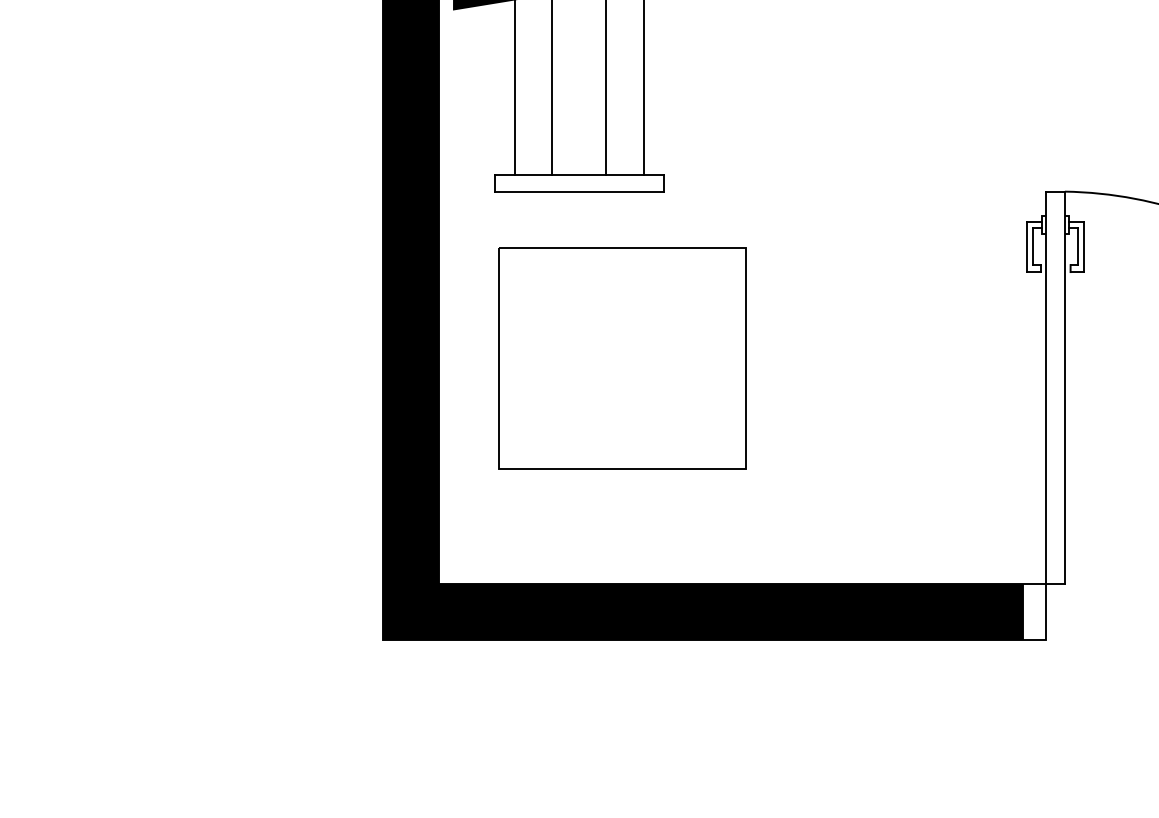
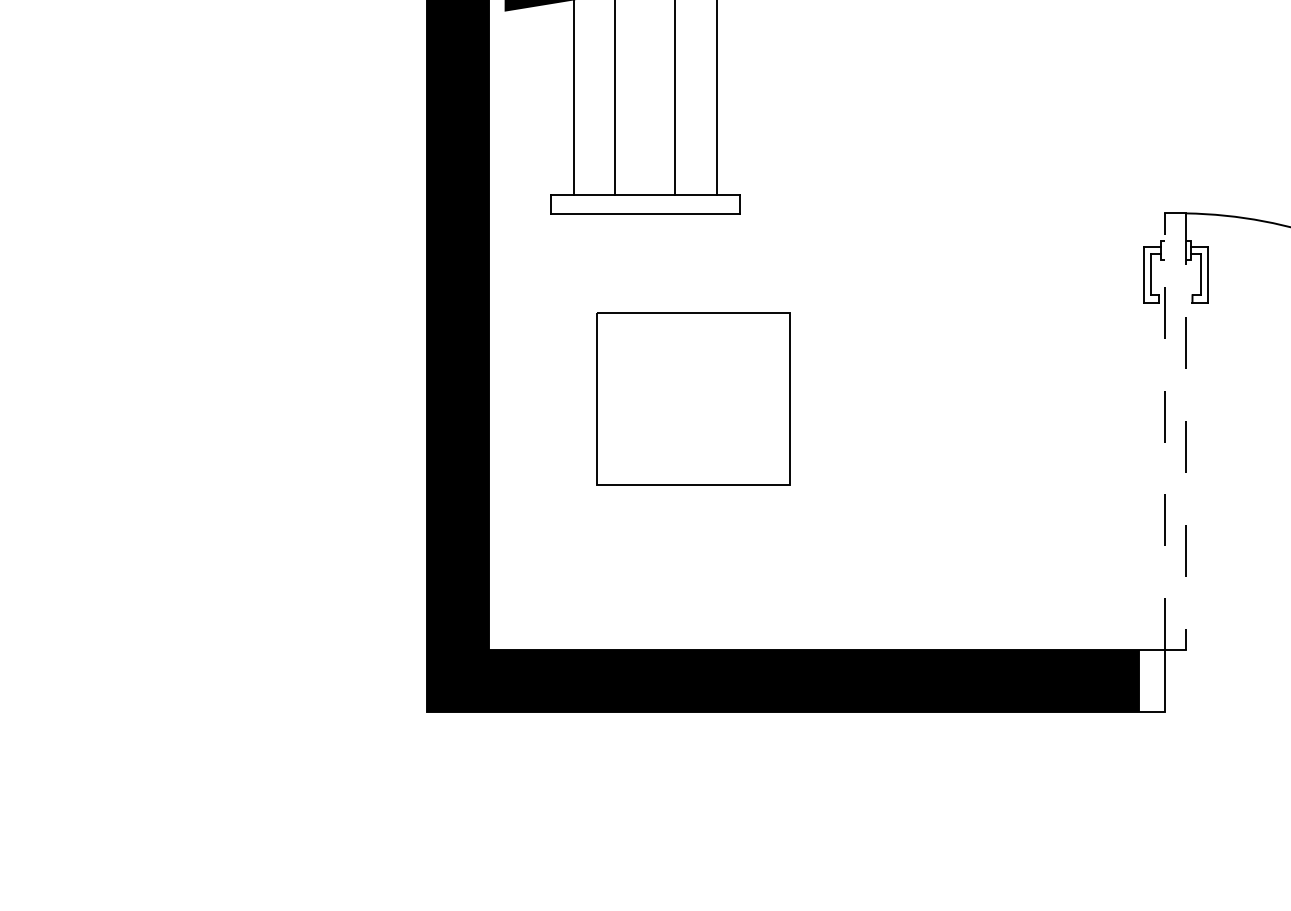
part: (622, 358) -> (693, 399), size x0.7
line: (1046, 387) -> (1165, 431), solid -> dashed
line: (1064, 388) -> (1185, 432), solid -> dashed

